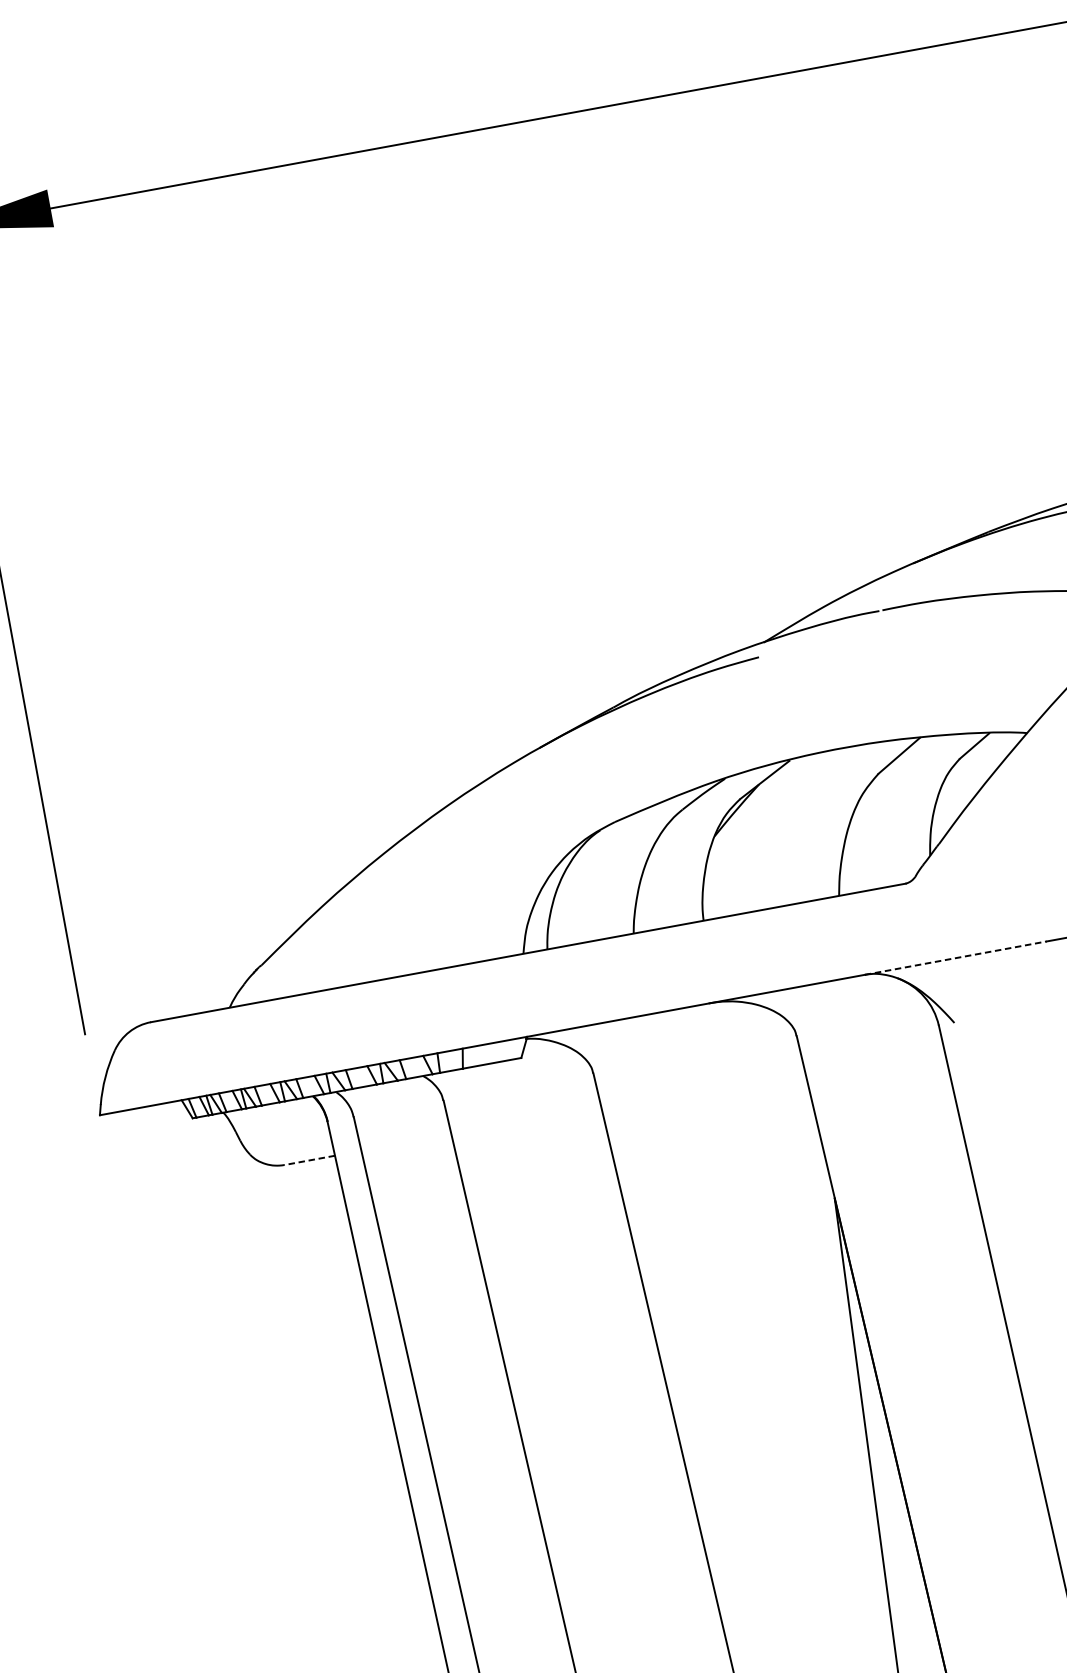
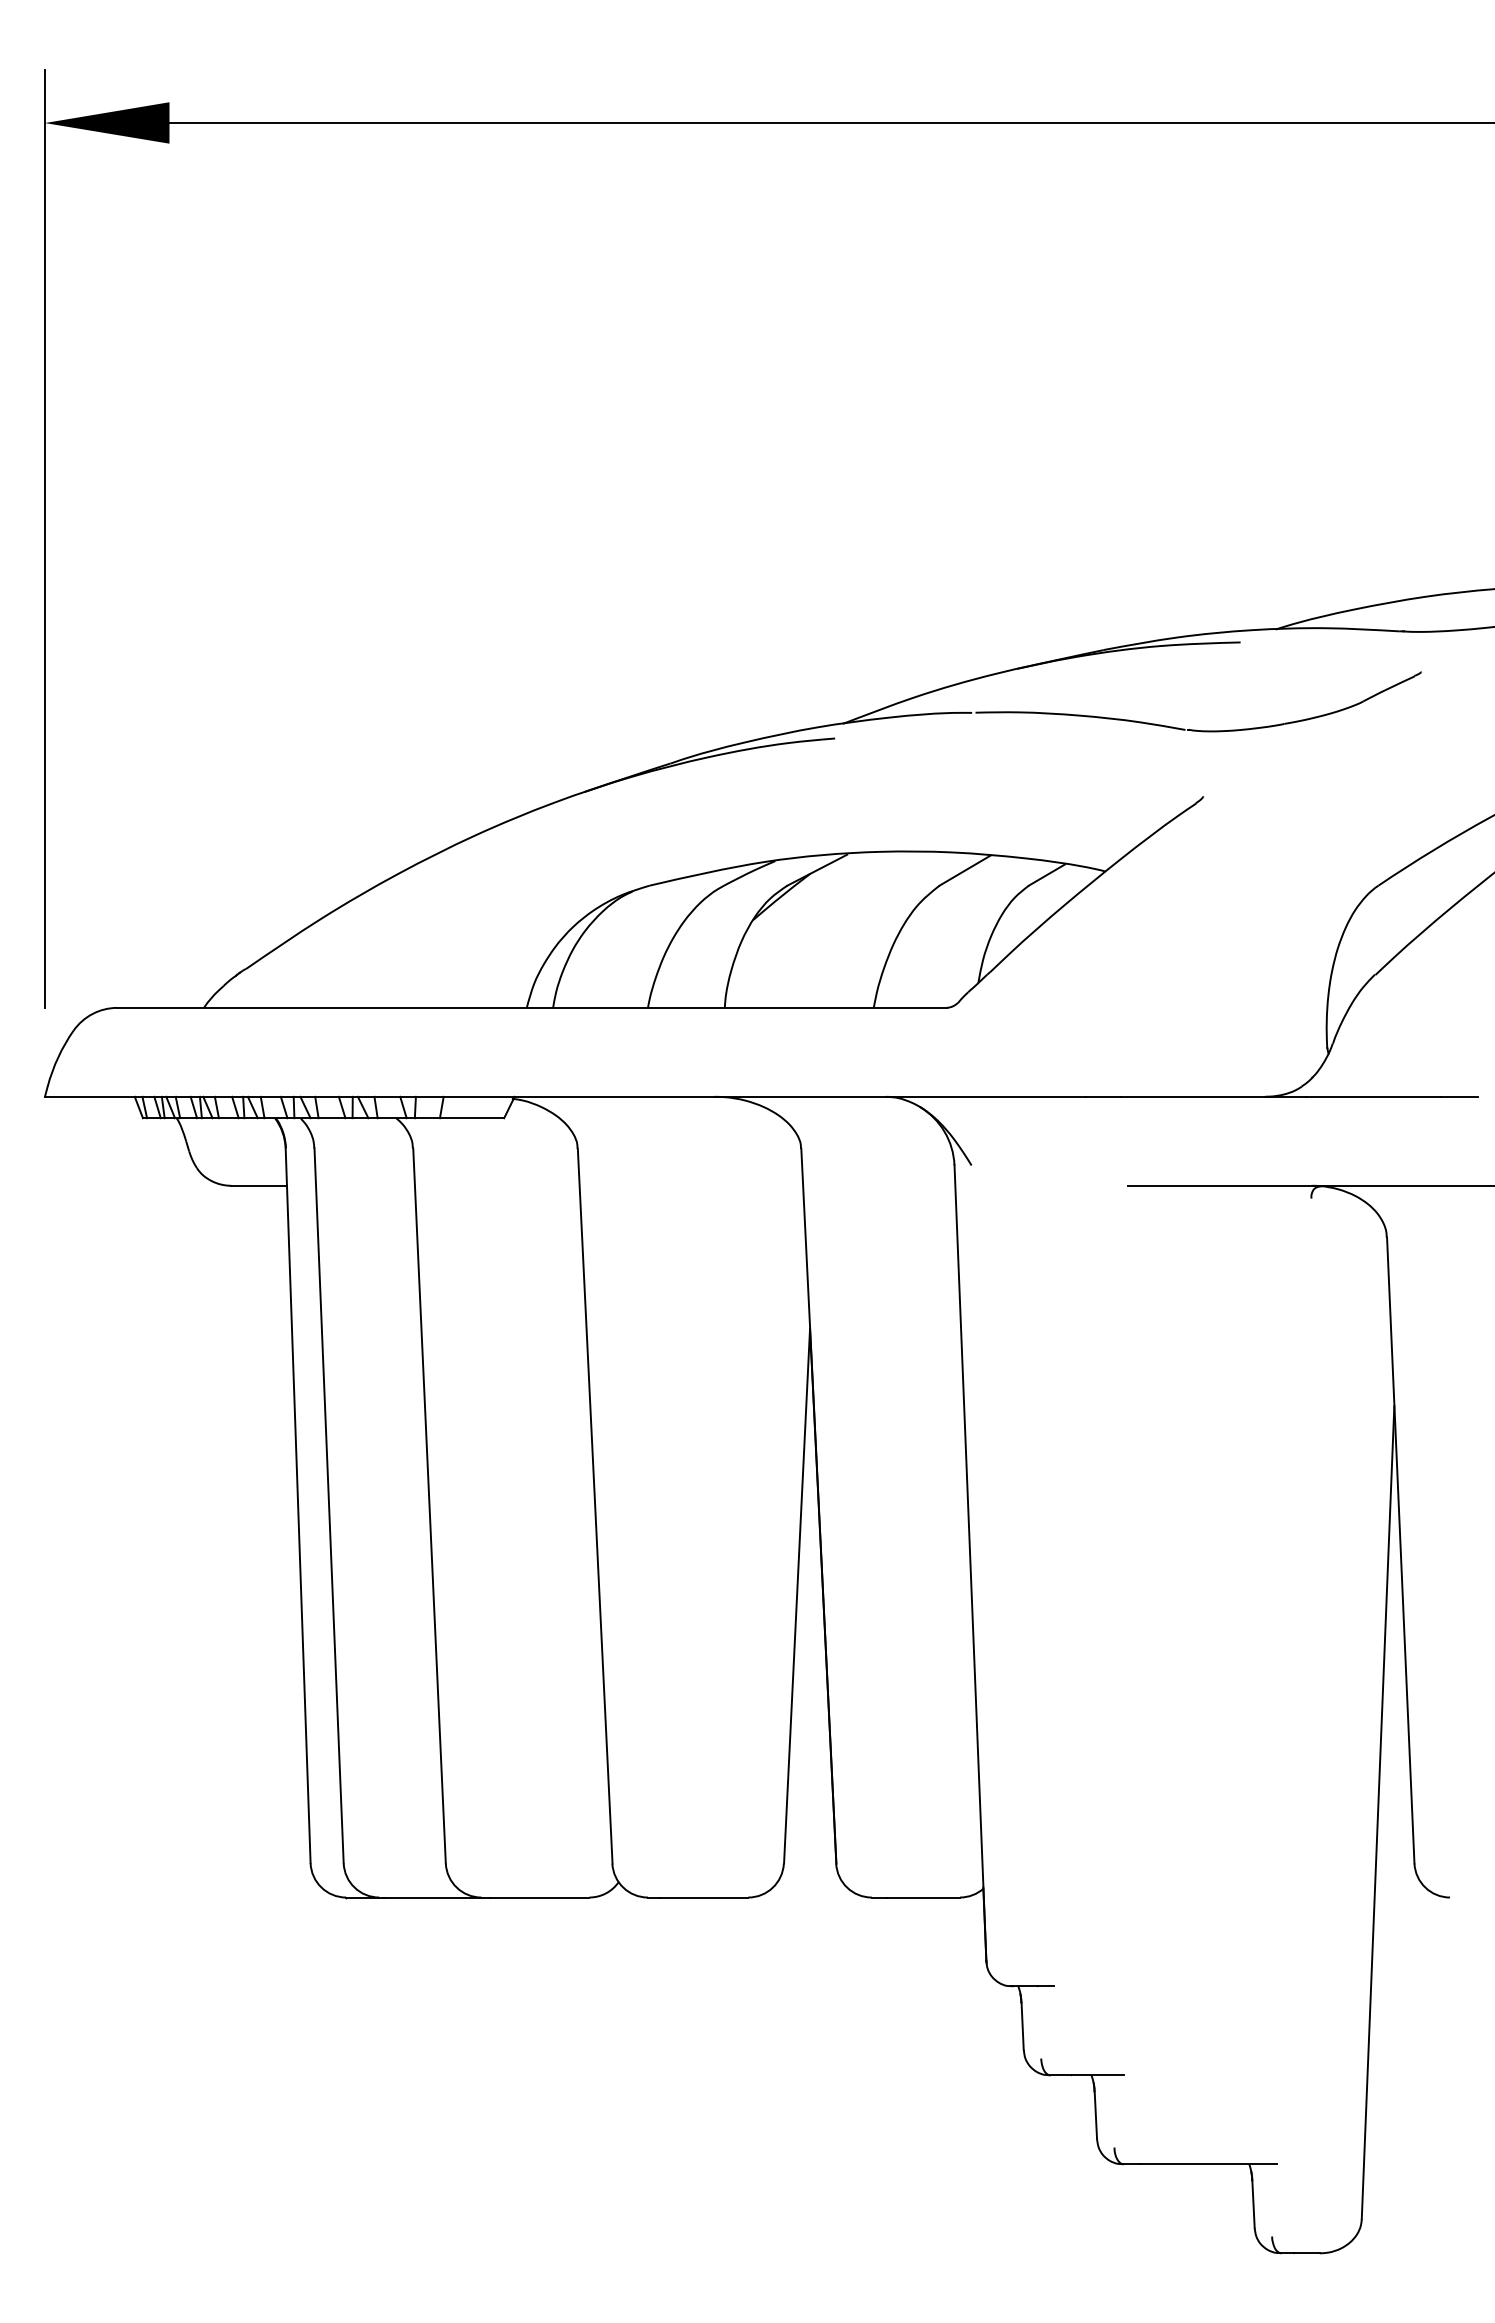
line: (955, 957) -> (985, 1096), dashed -> solid
line: (309, 1160) -> (259, 1185), dashed -> solid

